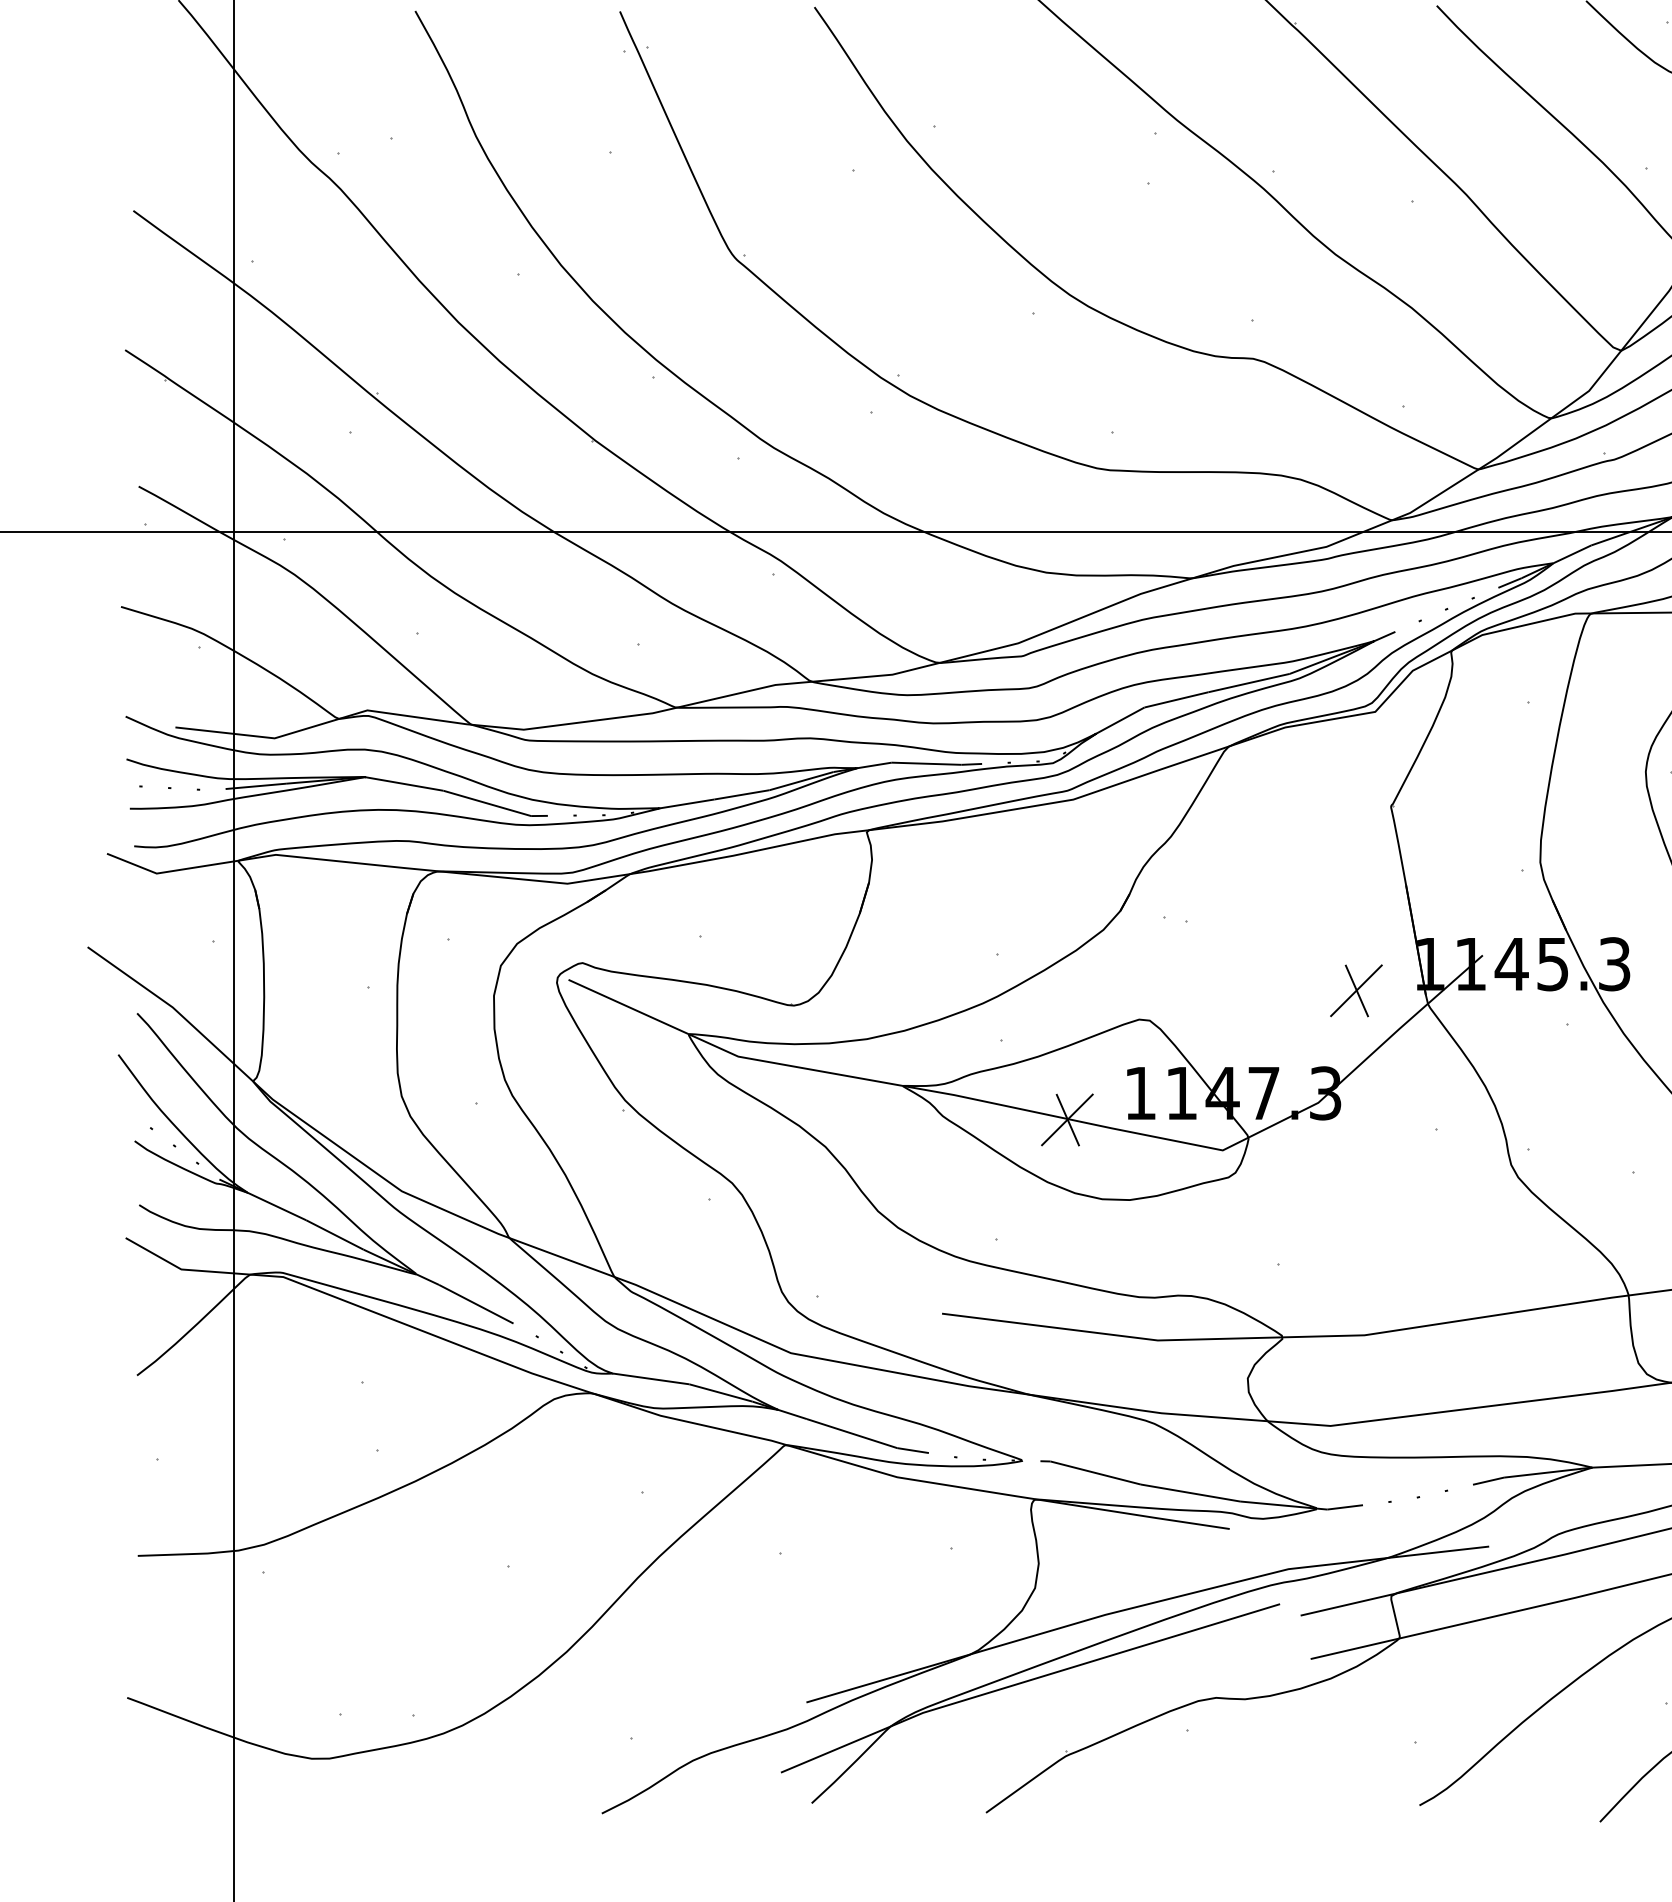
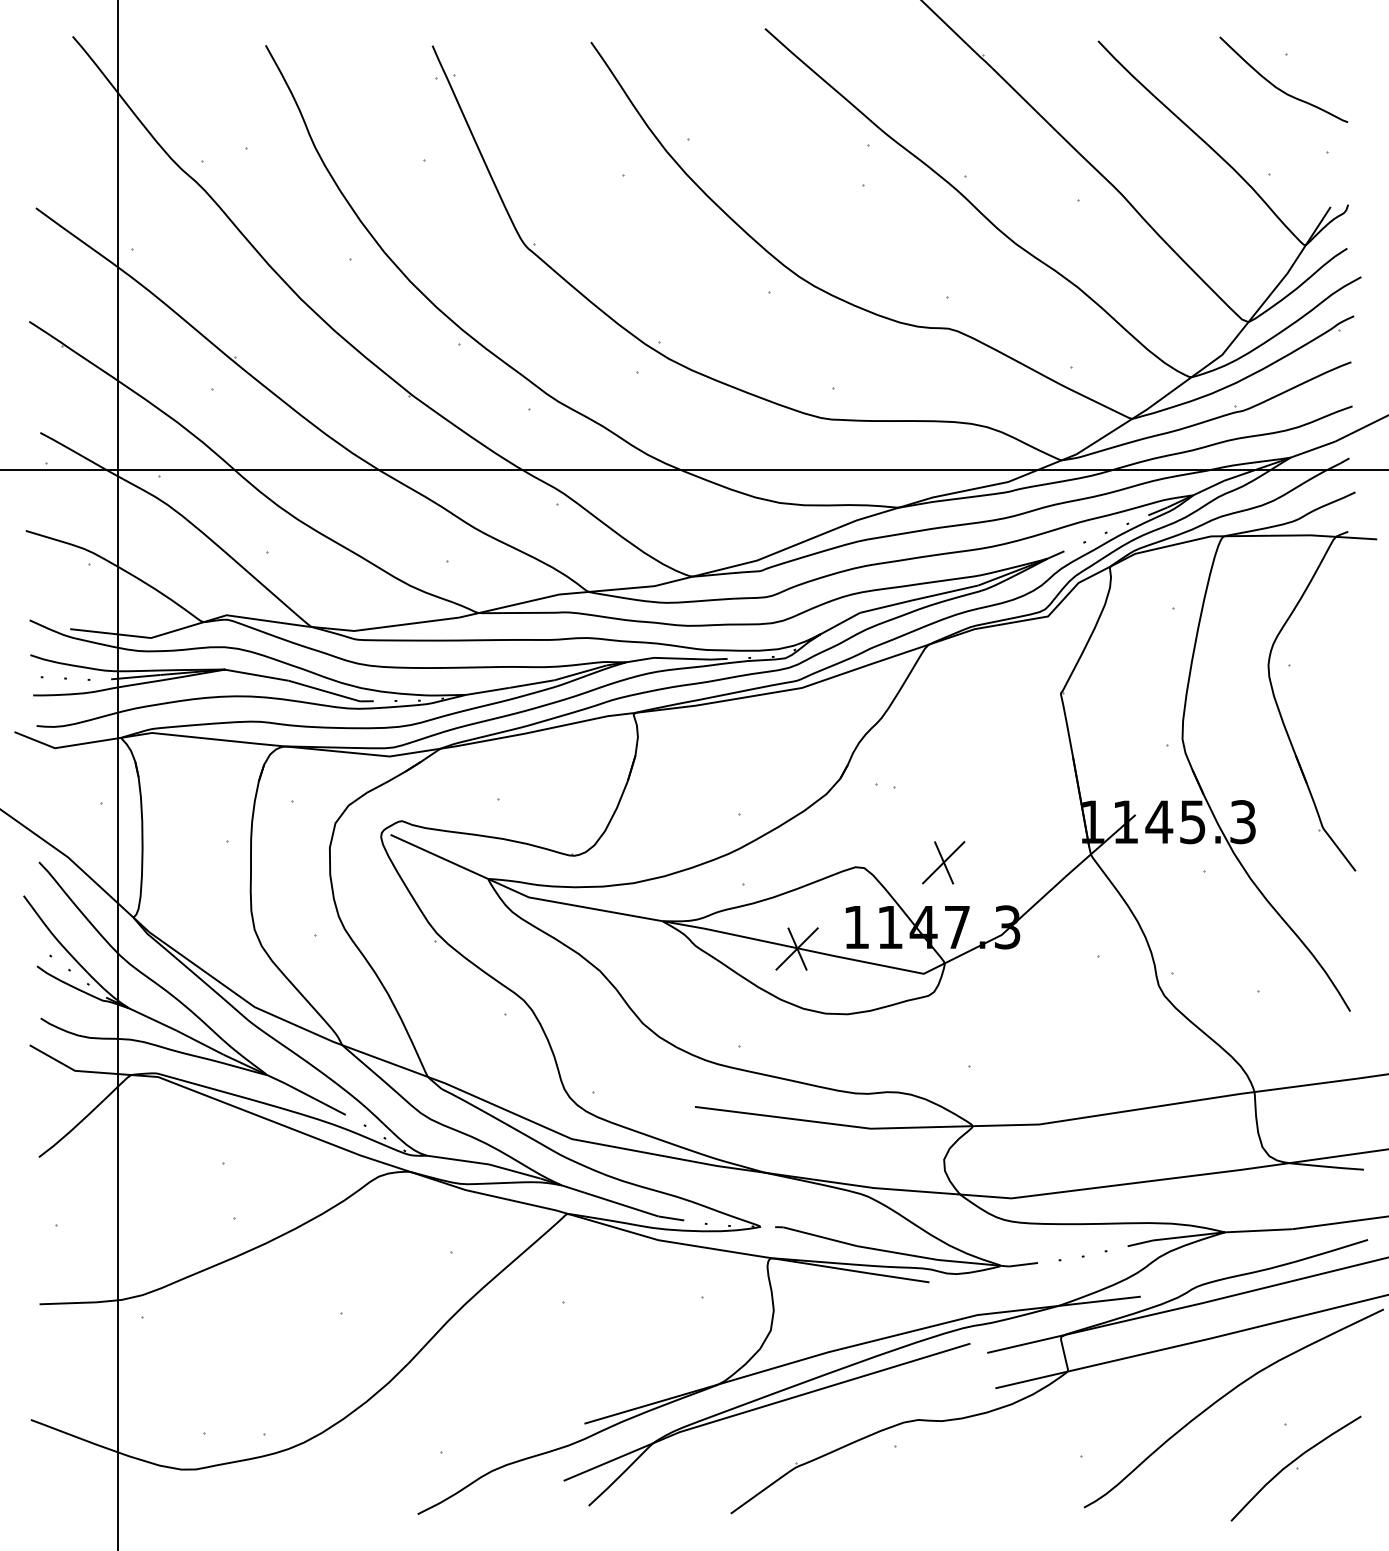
part: (1356, 990) -> (943, 862), moved

